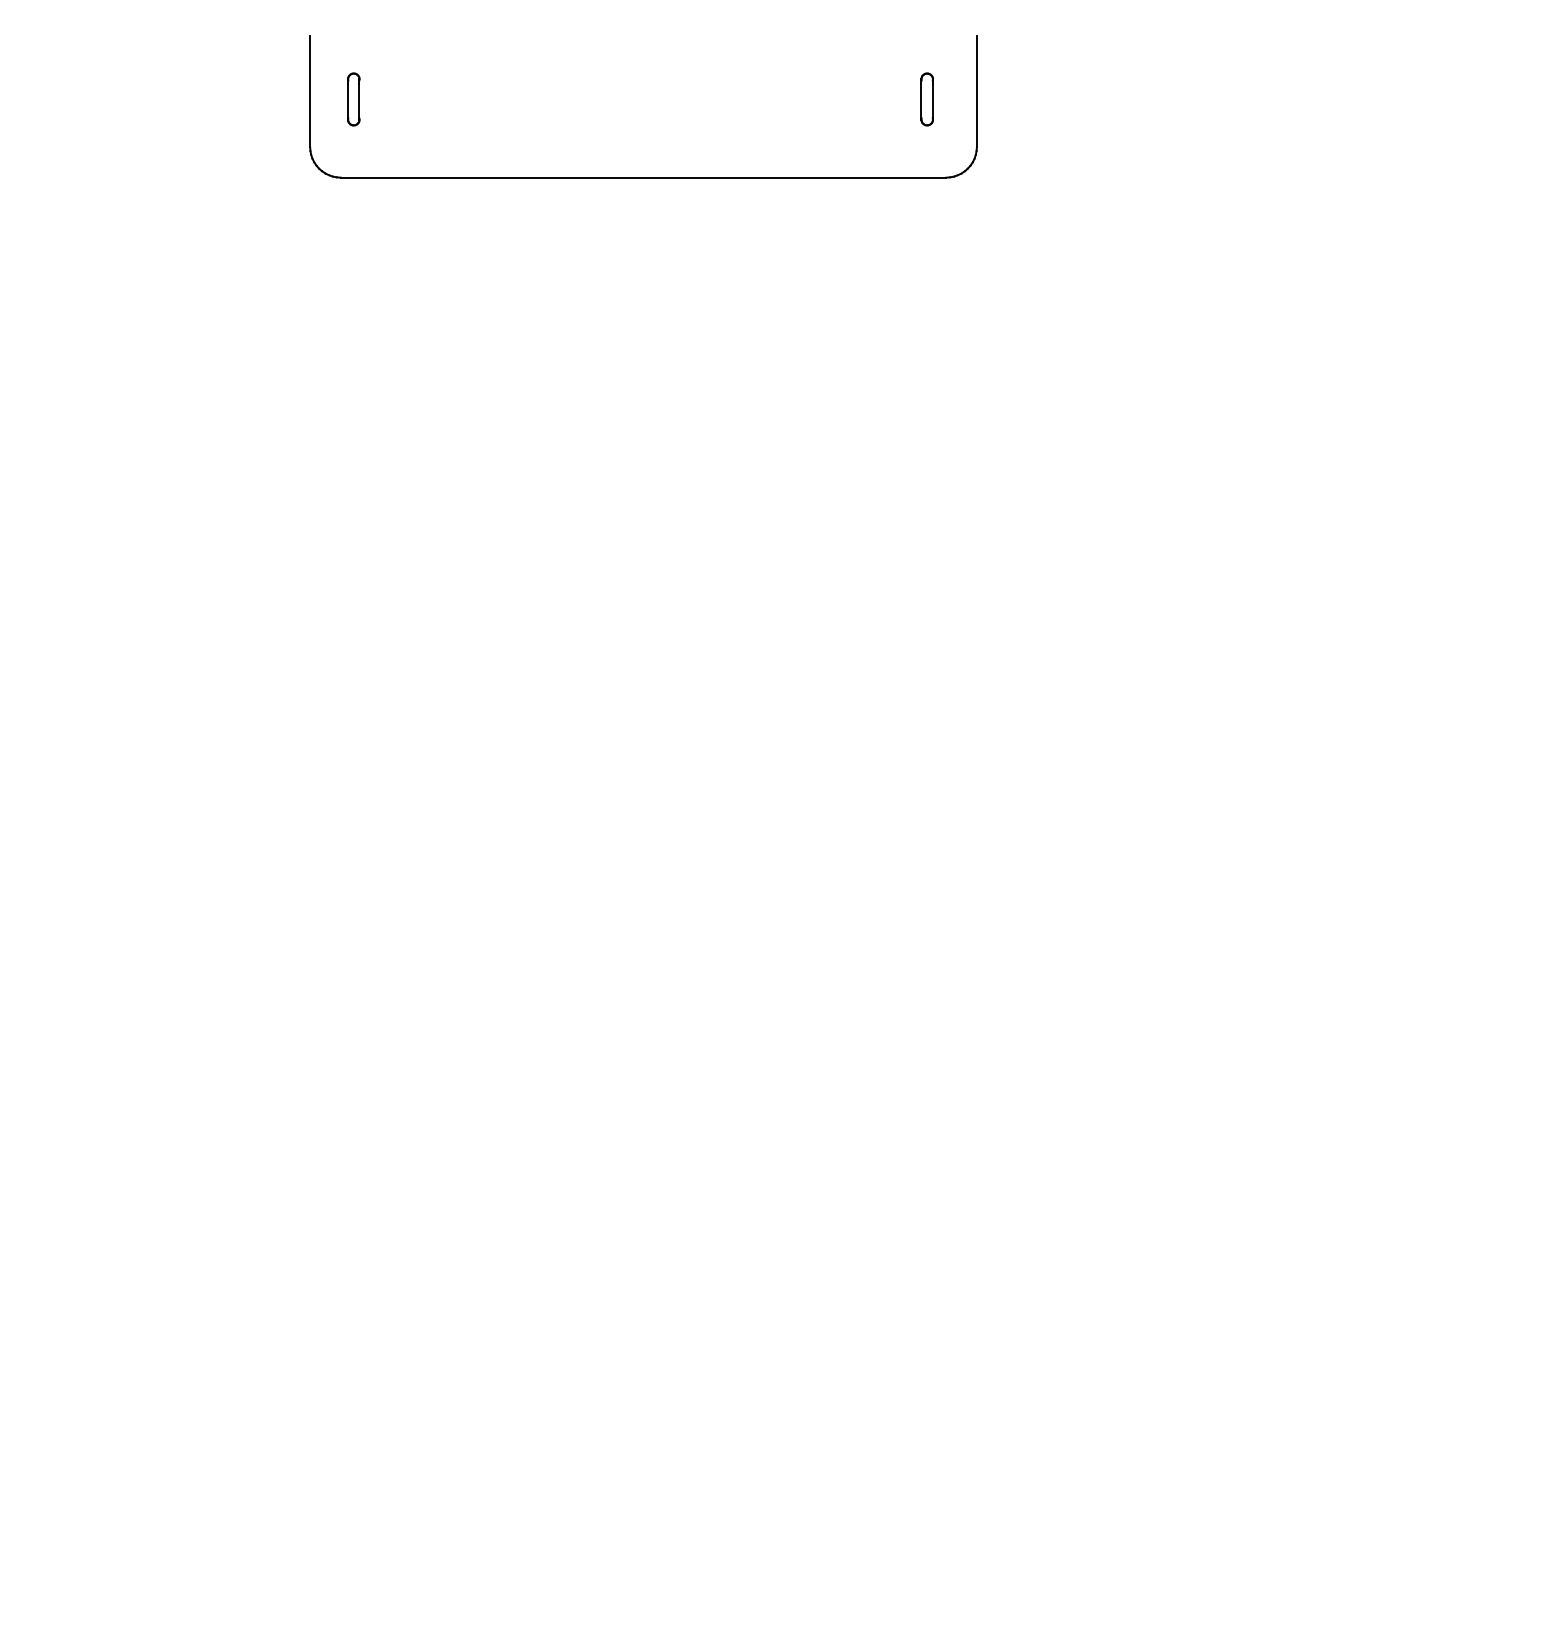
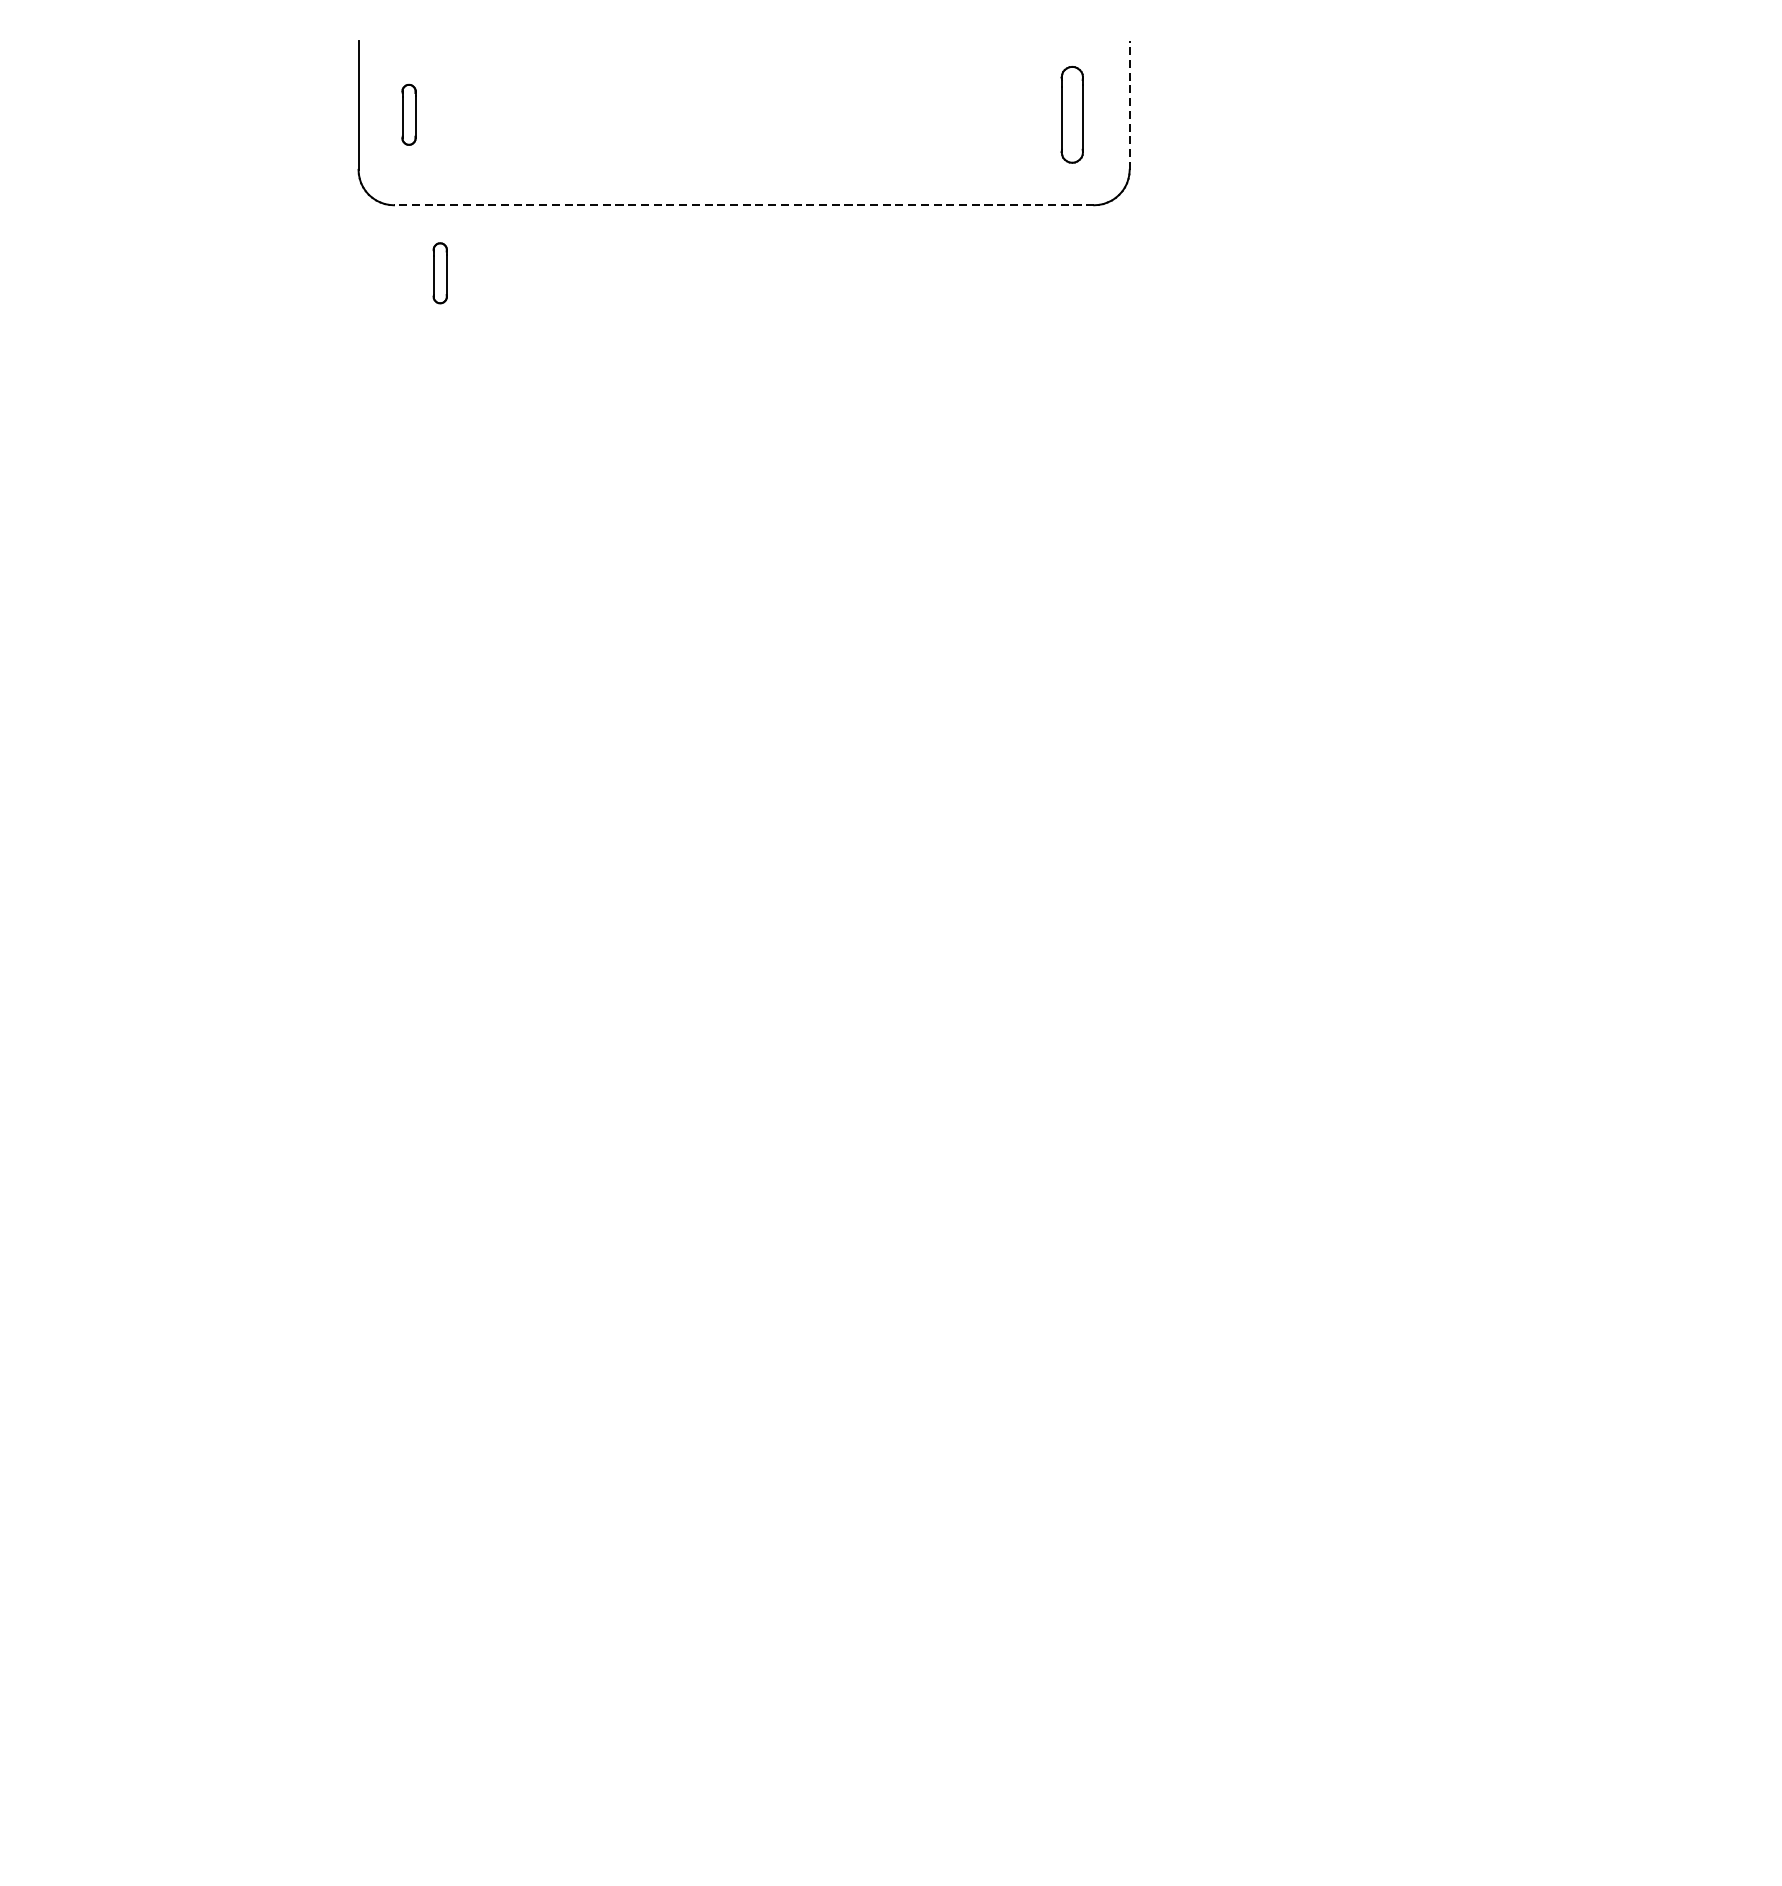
line: (976, 91) -> (1129, 105), solid -> dashed
part: (926, 99) -> (1071, 114), size x1.6
line: (643, 177) -> (744, 205), solid -> dashed
part: (380, 236) -> (439, 273), added

